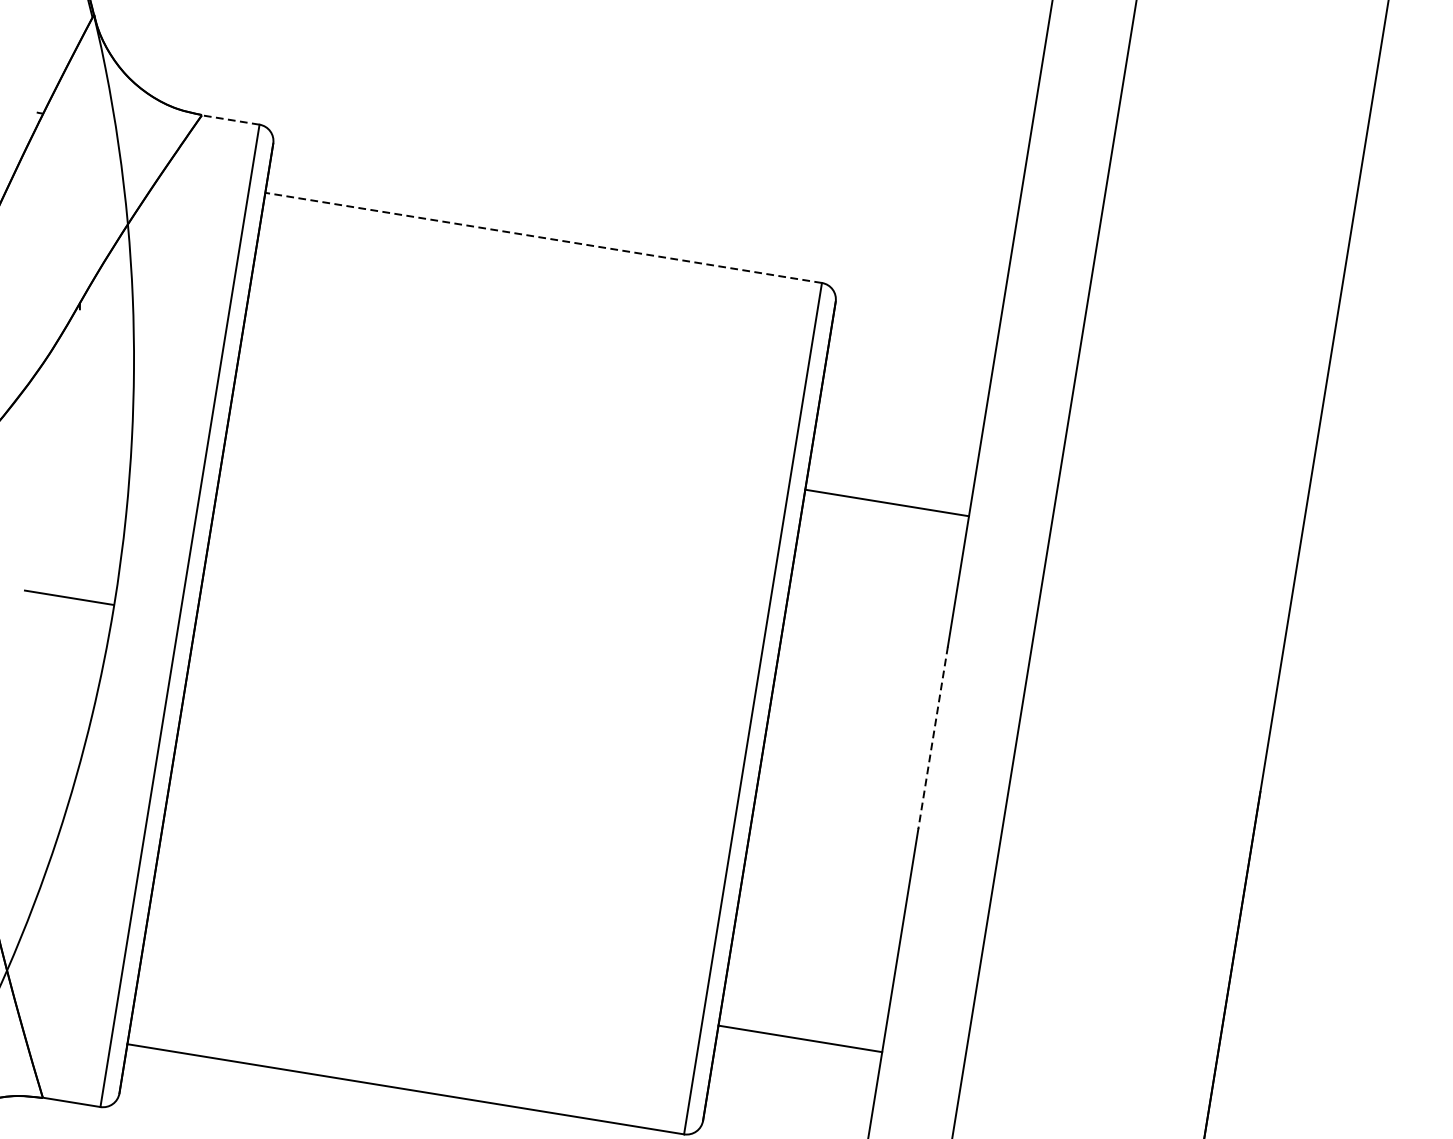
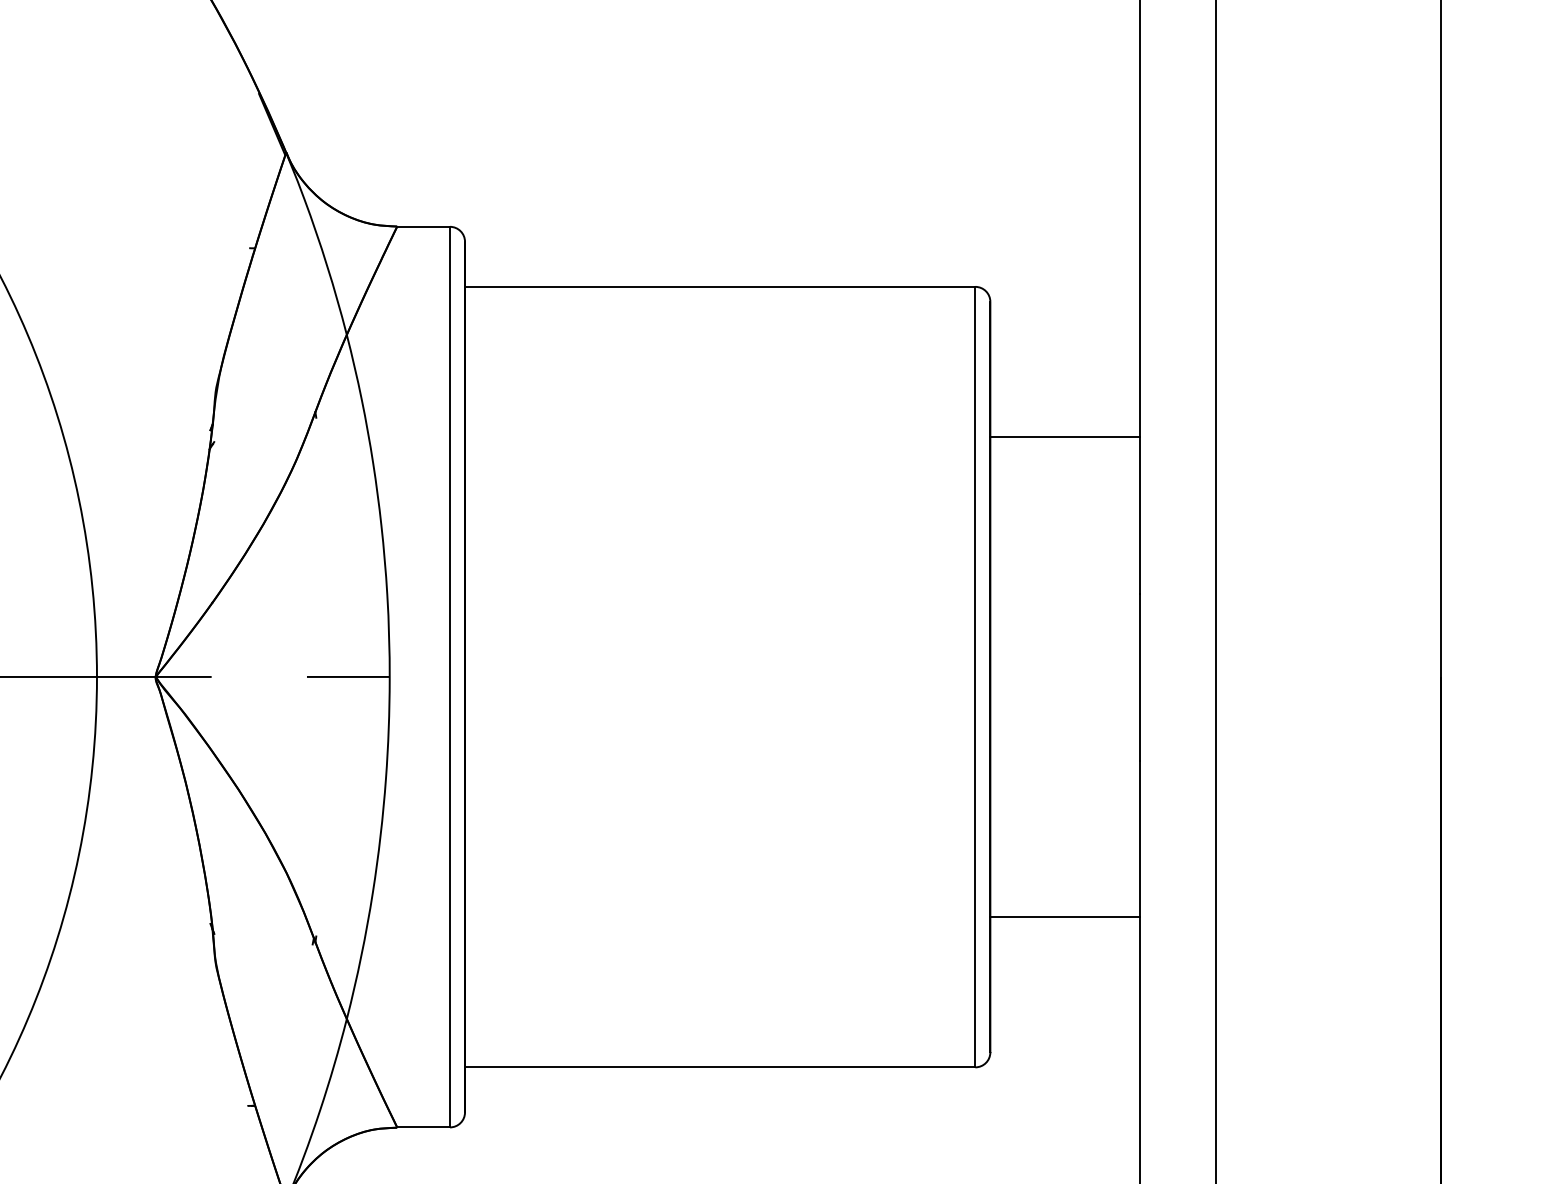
line: (230, 119) -> (423, 226), dashed -> solid
line: (542, 237) -> (719, 286), dashed -> solid
line: (887, 502) -> (1065, 436), moved
line: (933, 738) -> (1140, 677), dashed -> solid
line: (800, 1039) -> (1065, 917), moved

